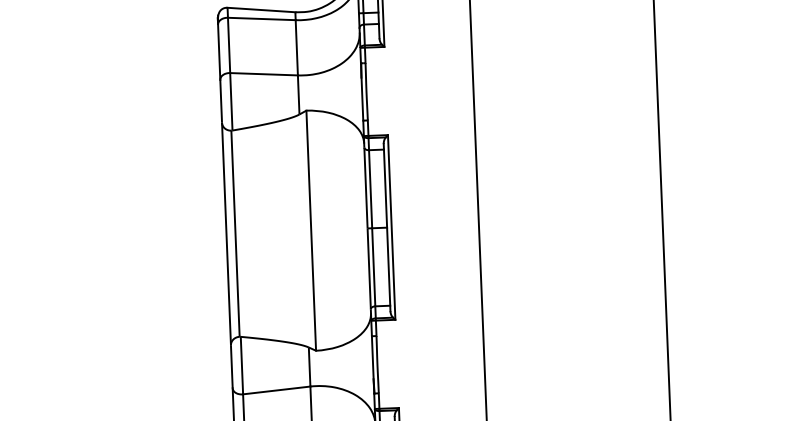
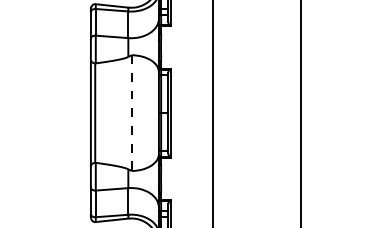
line: (310, 231) -> (131, 113), solid -> dashed

